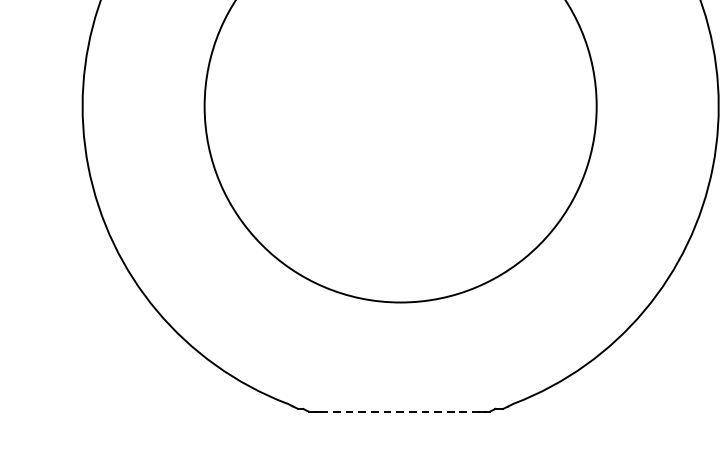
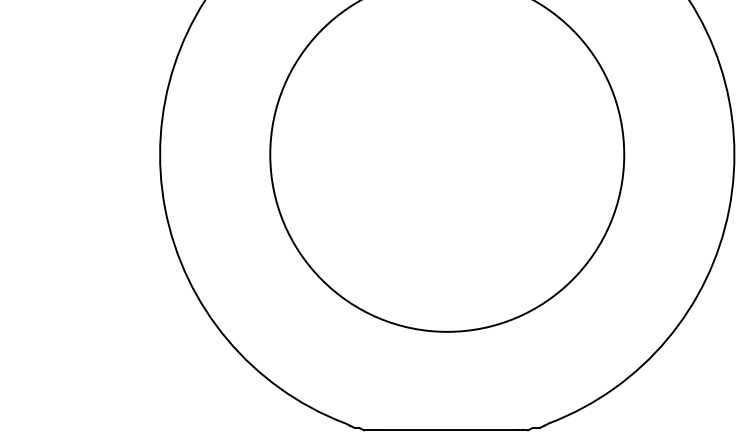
line: (399, 411) -> (446, 430), dashed -> solid

